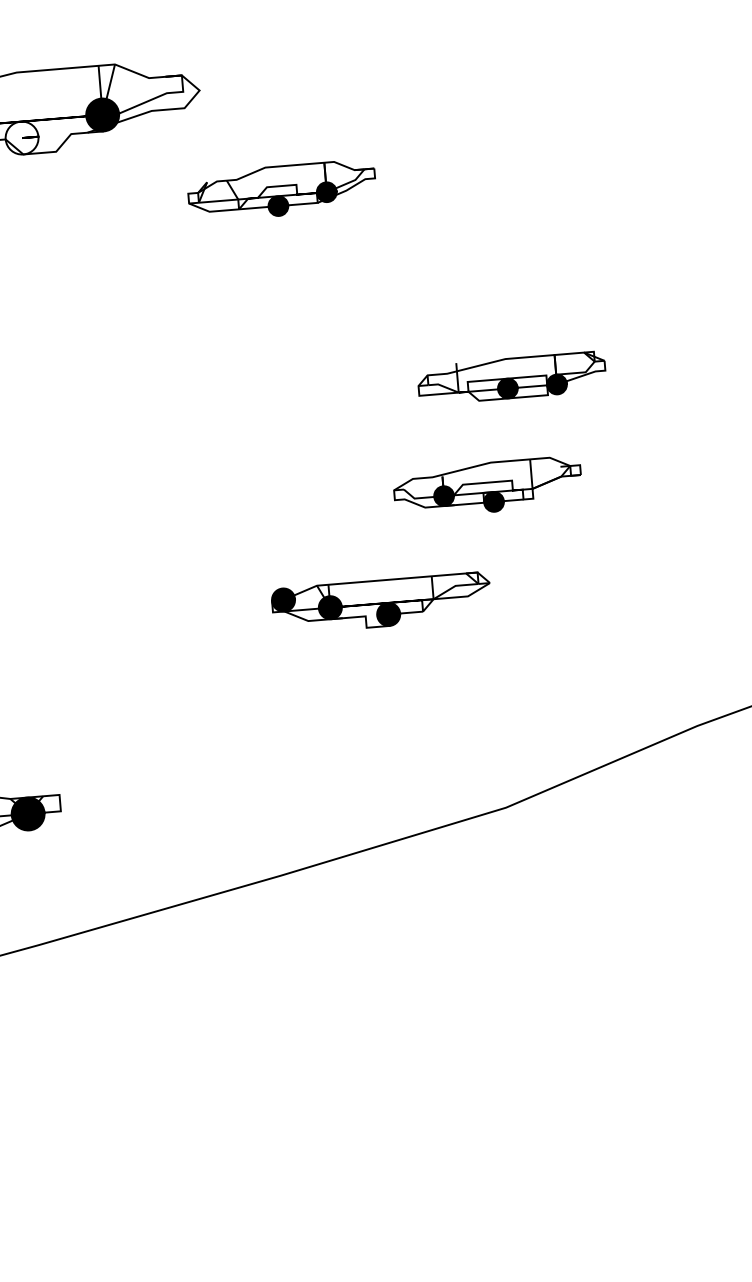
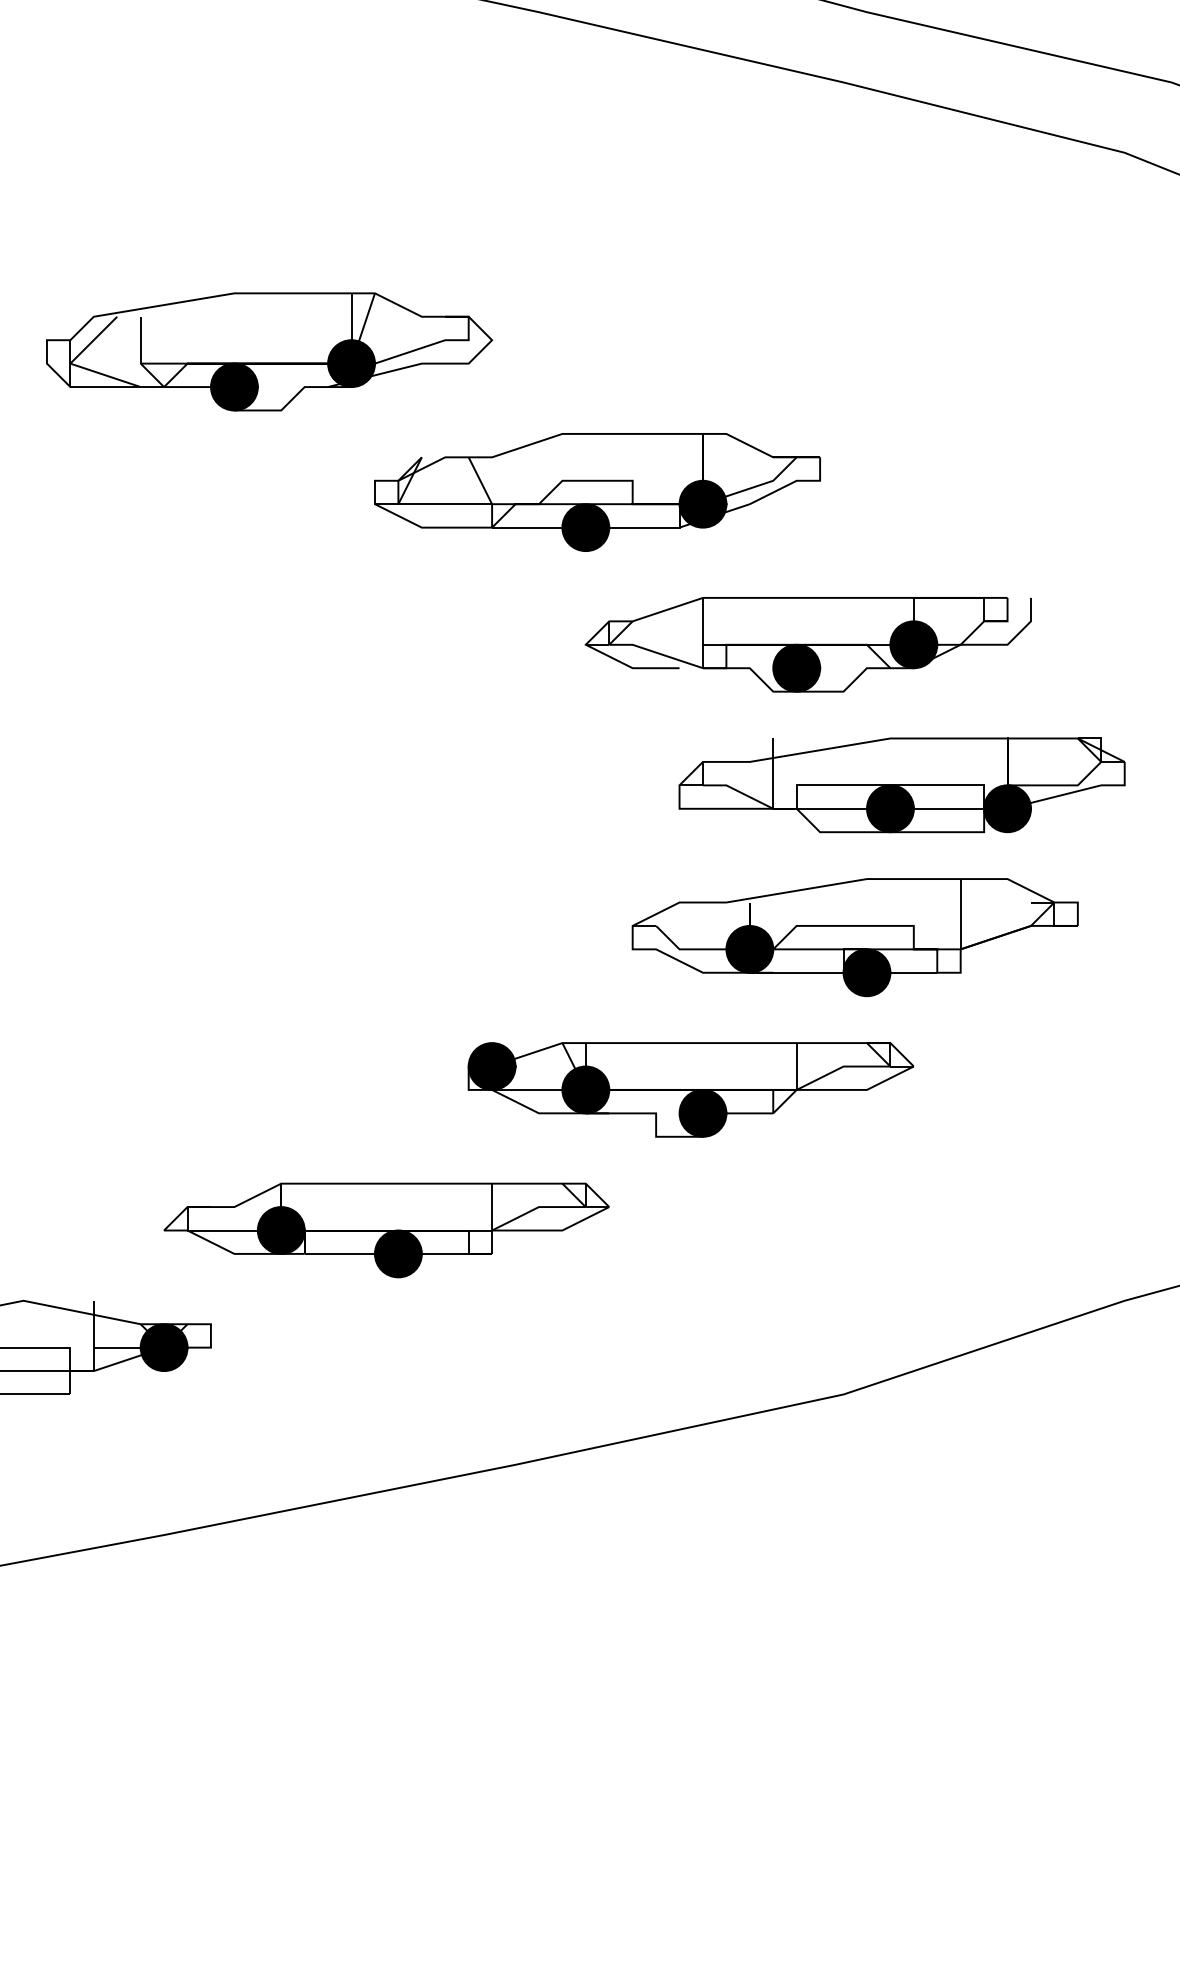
fill: (22, 137) -> (234, 386), added
part: (282, 190) -> (597, 492), size x1.67
part: (437, 285) -> (807, 644), added
part: (511, 378) -> (901, 785), size x1.67
part: (487, 487) -> (854, 937), size x1.67
part: (381, 603) -> (690, 1089), size x1.43
part: (176, 719) -> (386, 1230), added

